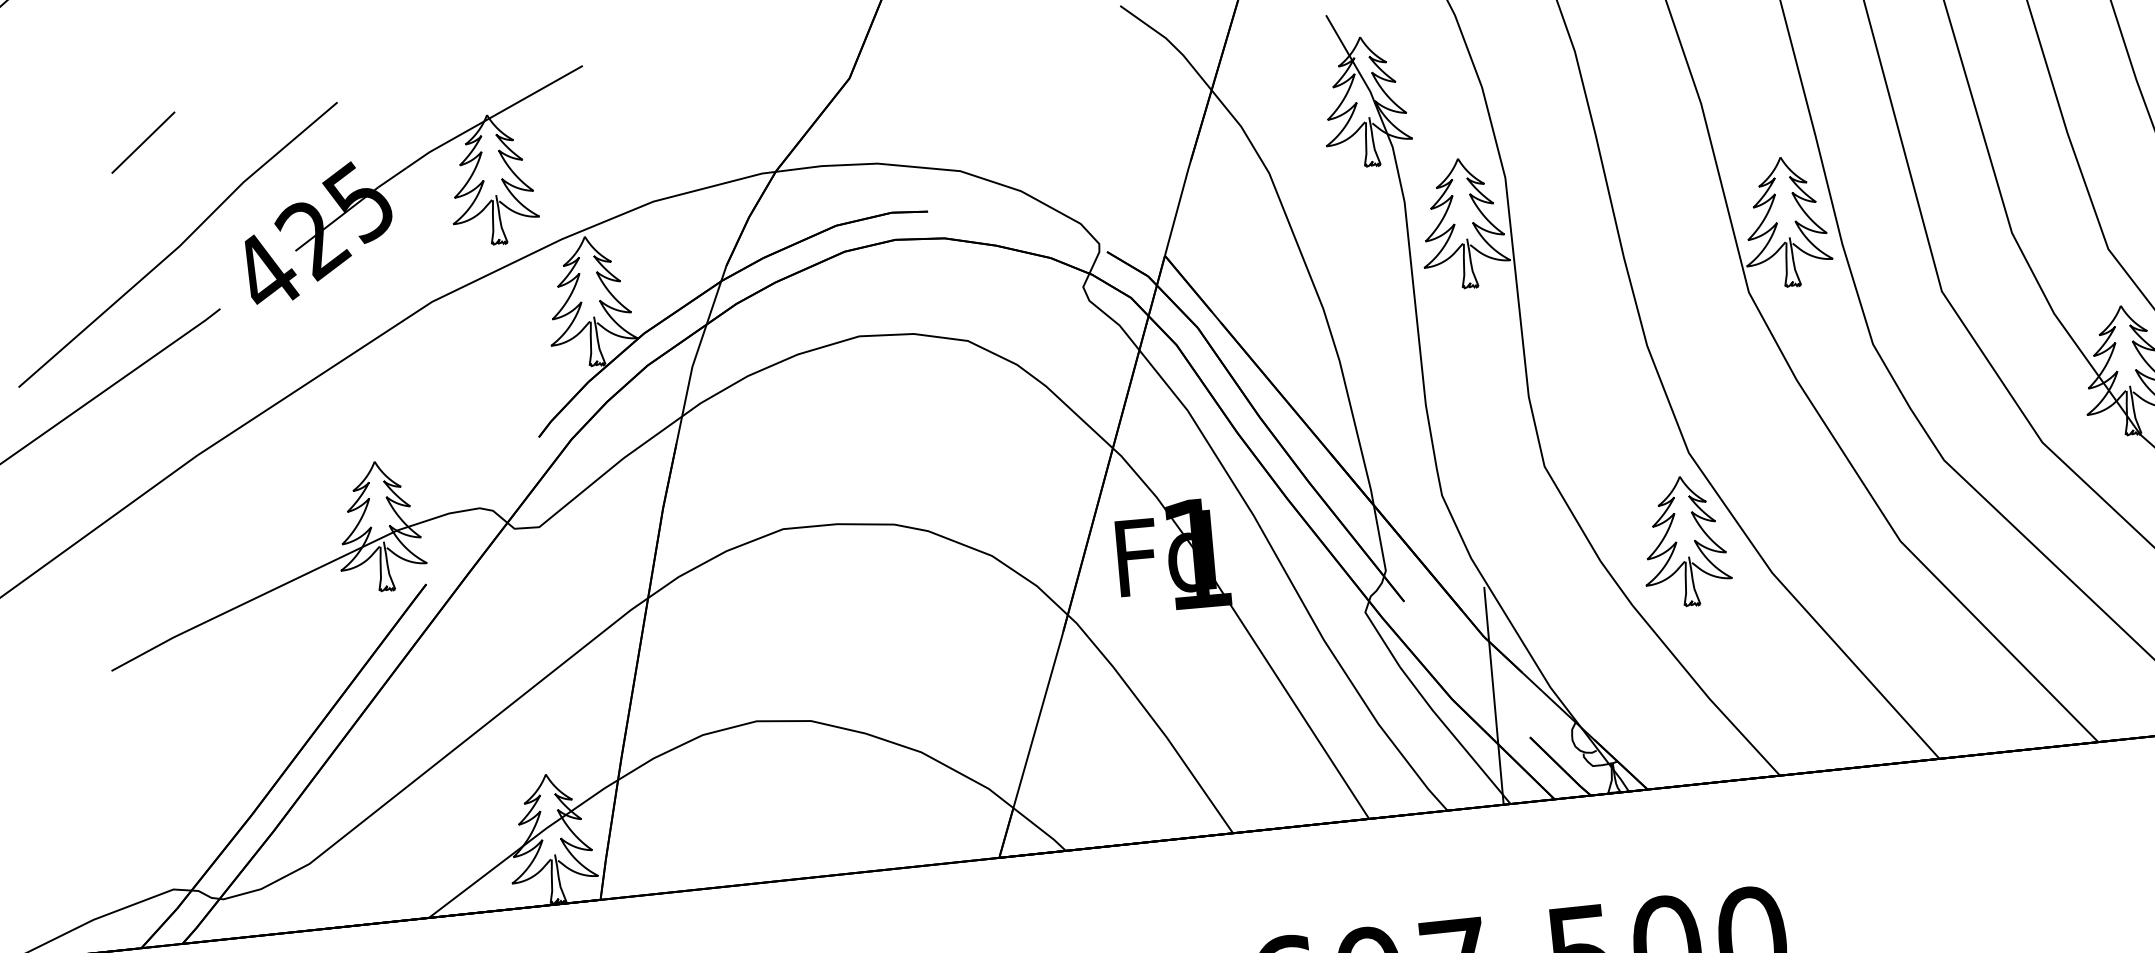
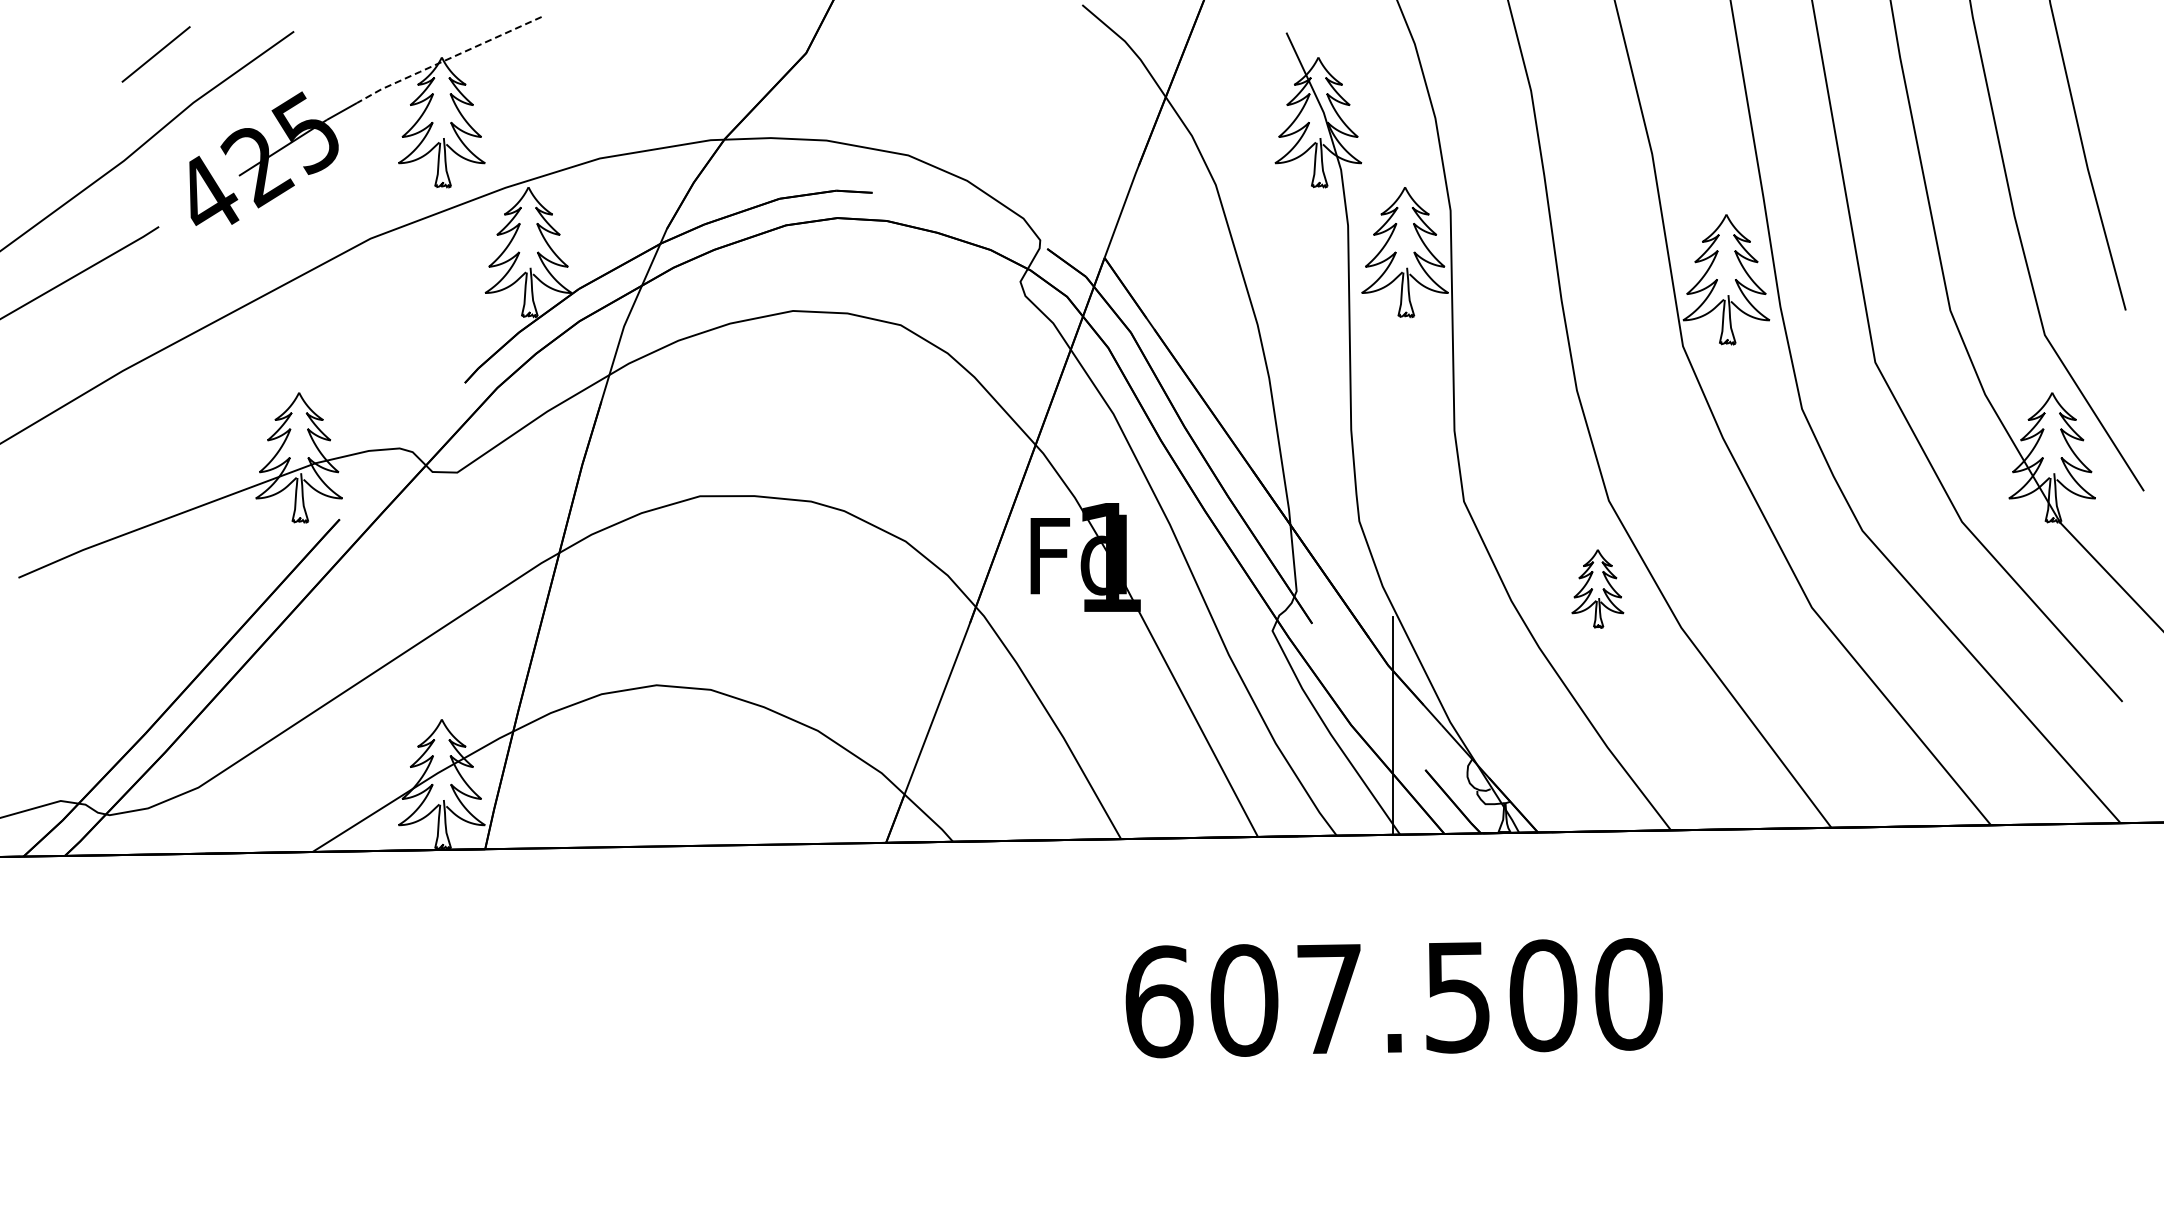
line: (492, 116) -> (447, 59), solid -> dashed
line: (142, 142) -> (155, 54), moved
part: (1685, 541) -> (1597, 588), size x0.6

